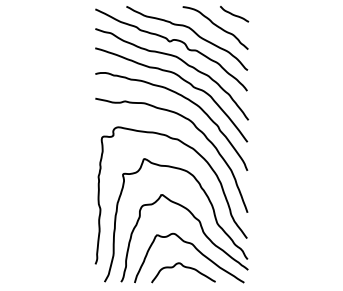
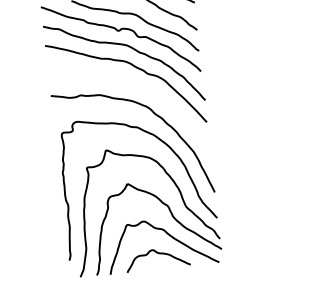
curve: (182, 97) -> (137, 85), removed

